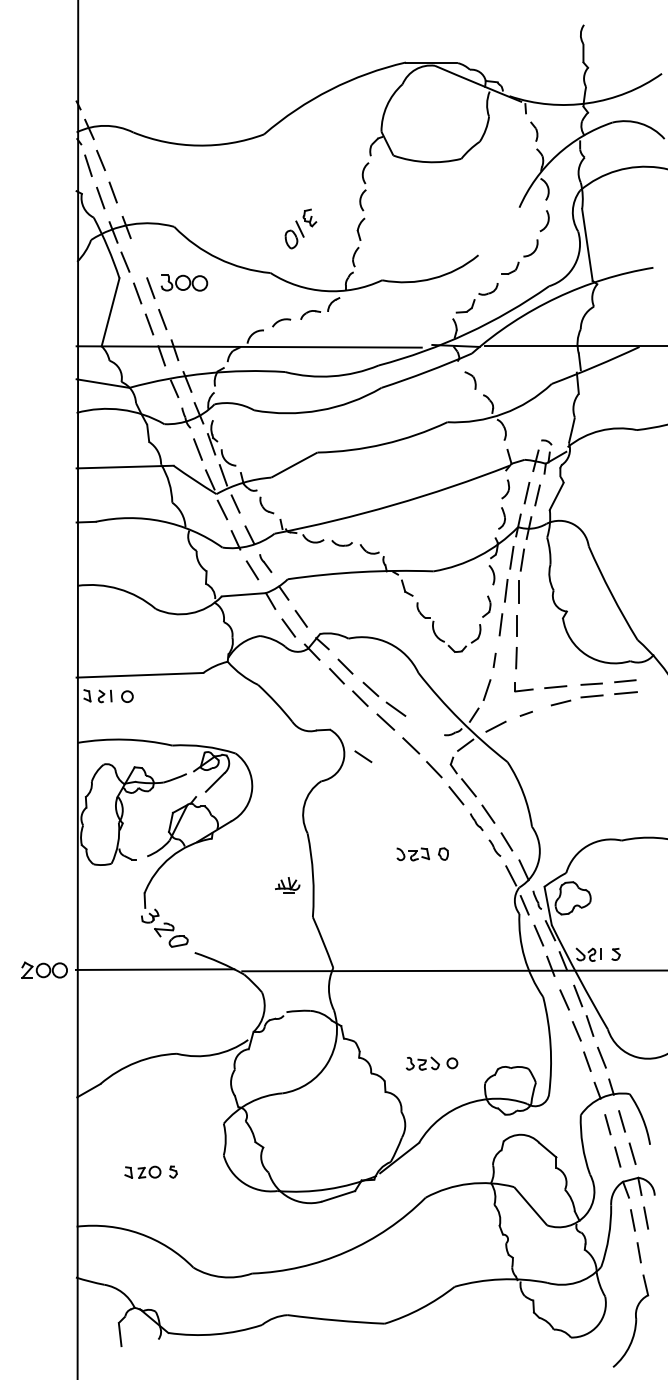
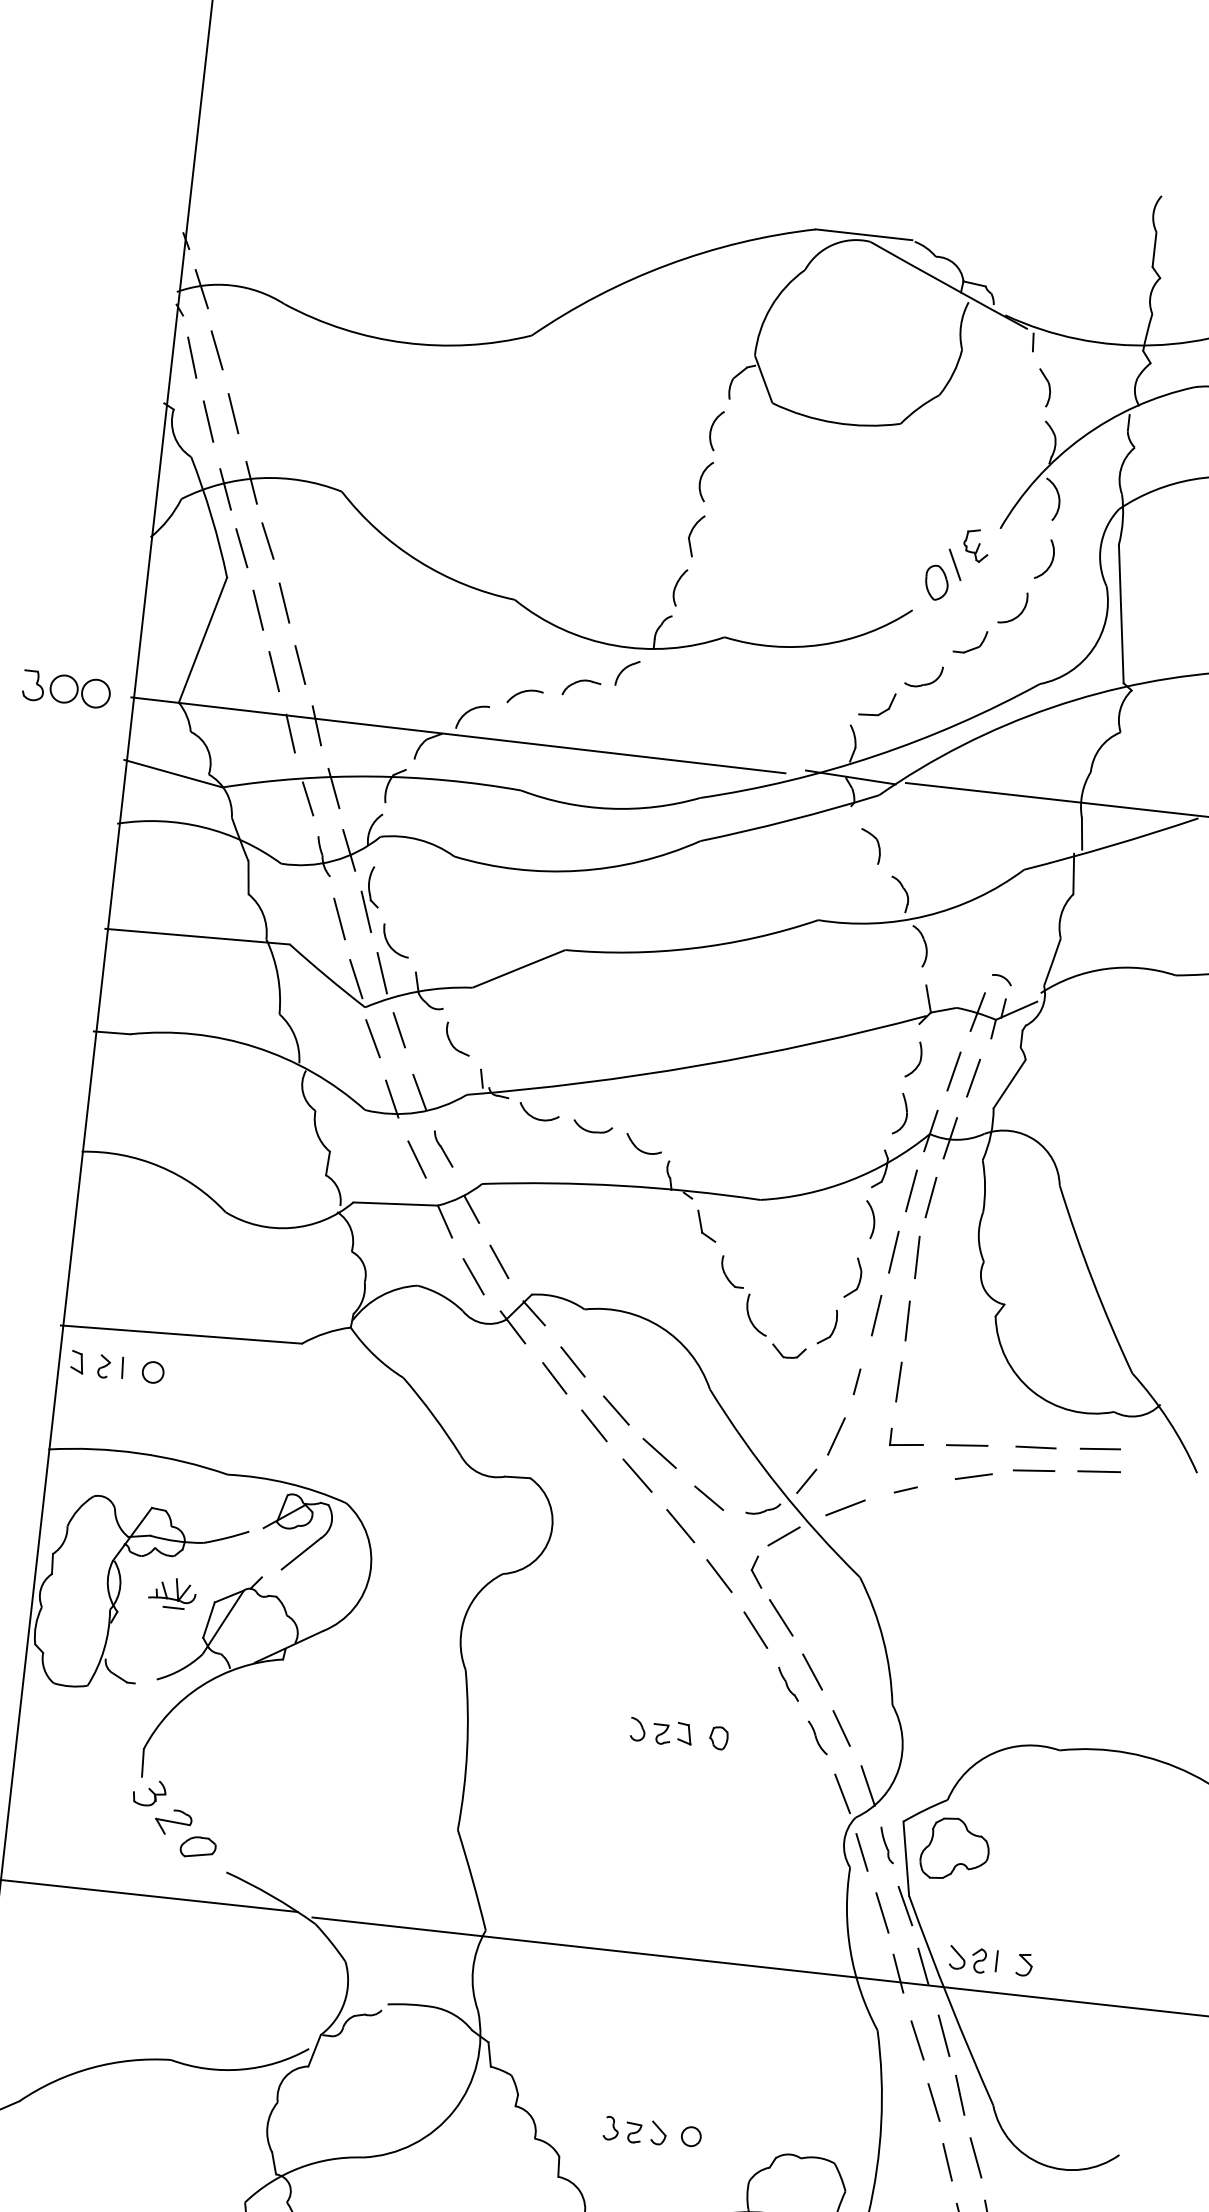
part: (300, 228) -> (956, 563), moved
line: (138, 256) -> (267, 540), added
part: (184, 282) -> (66, 688), moved
line: (363, 756) -> (709, 1497), moved
part: (287, 885) -> (172, 1593), moved

